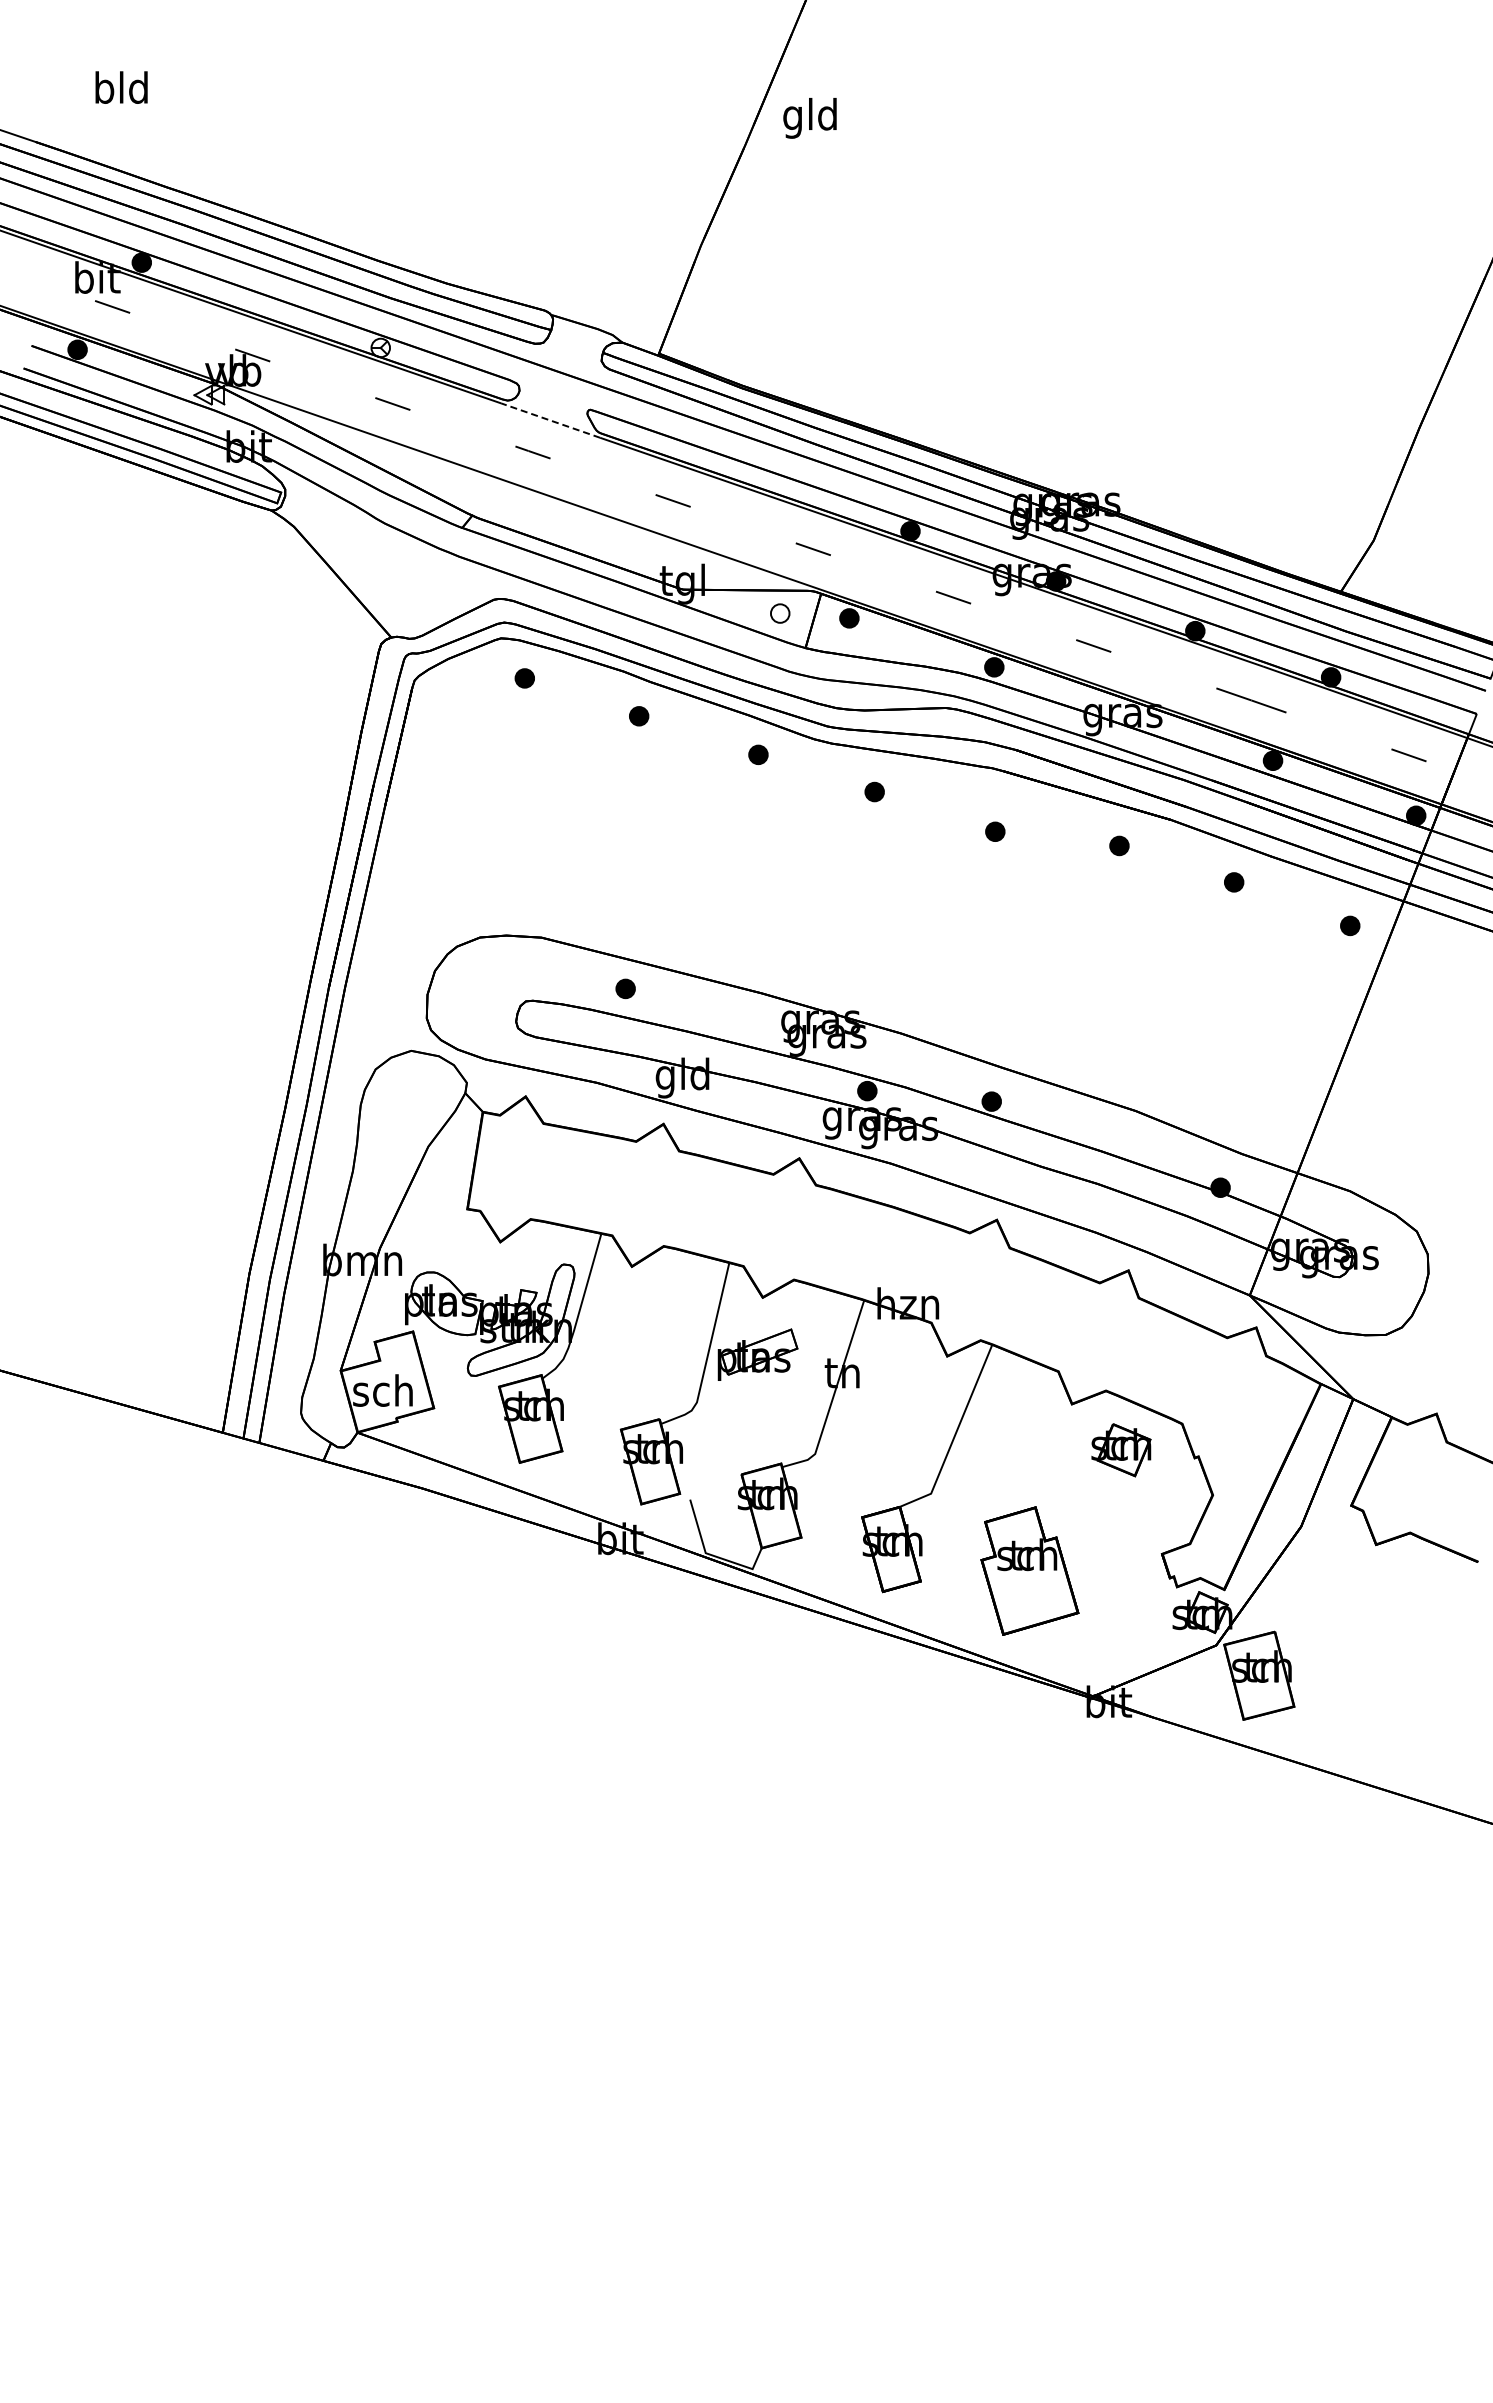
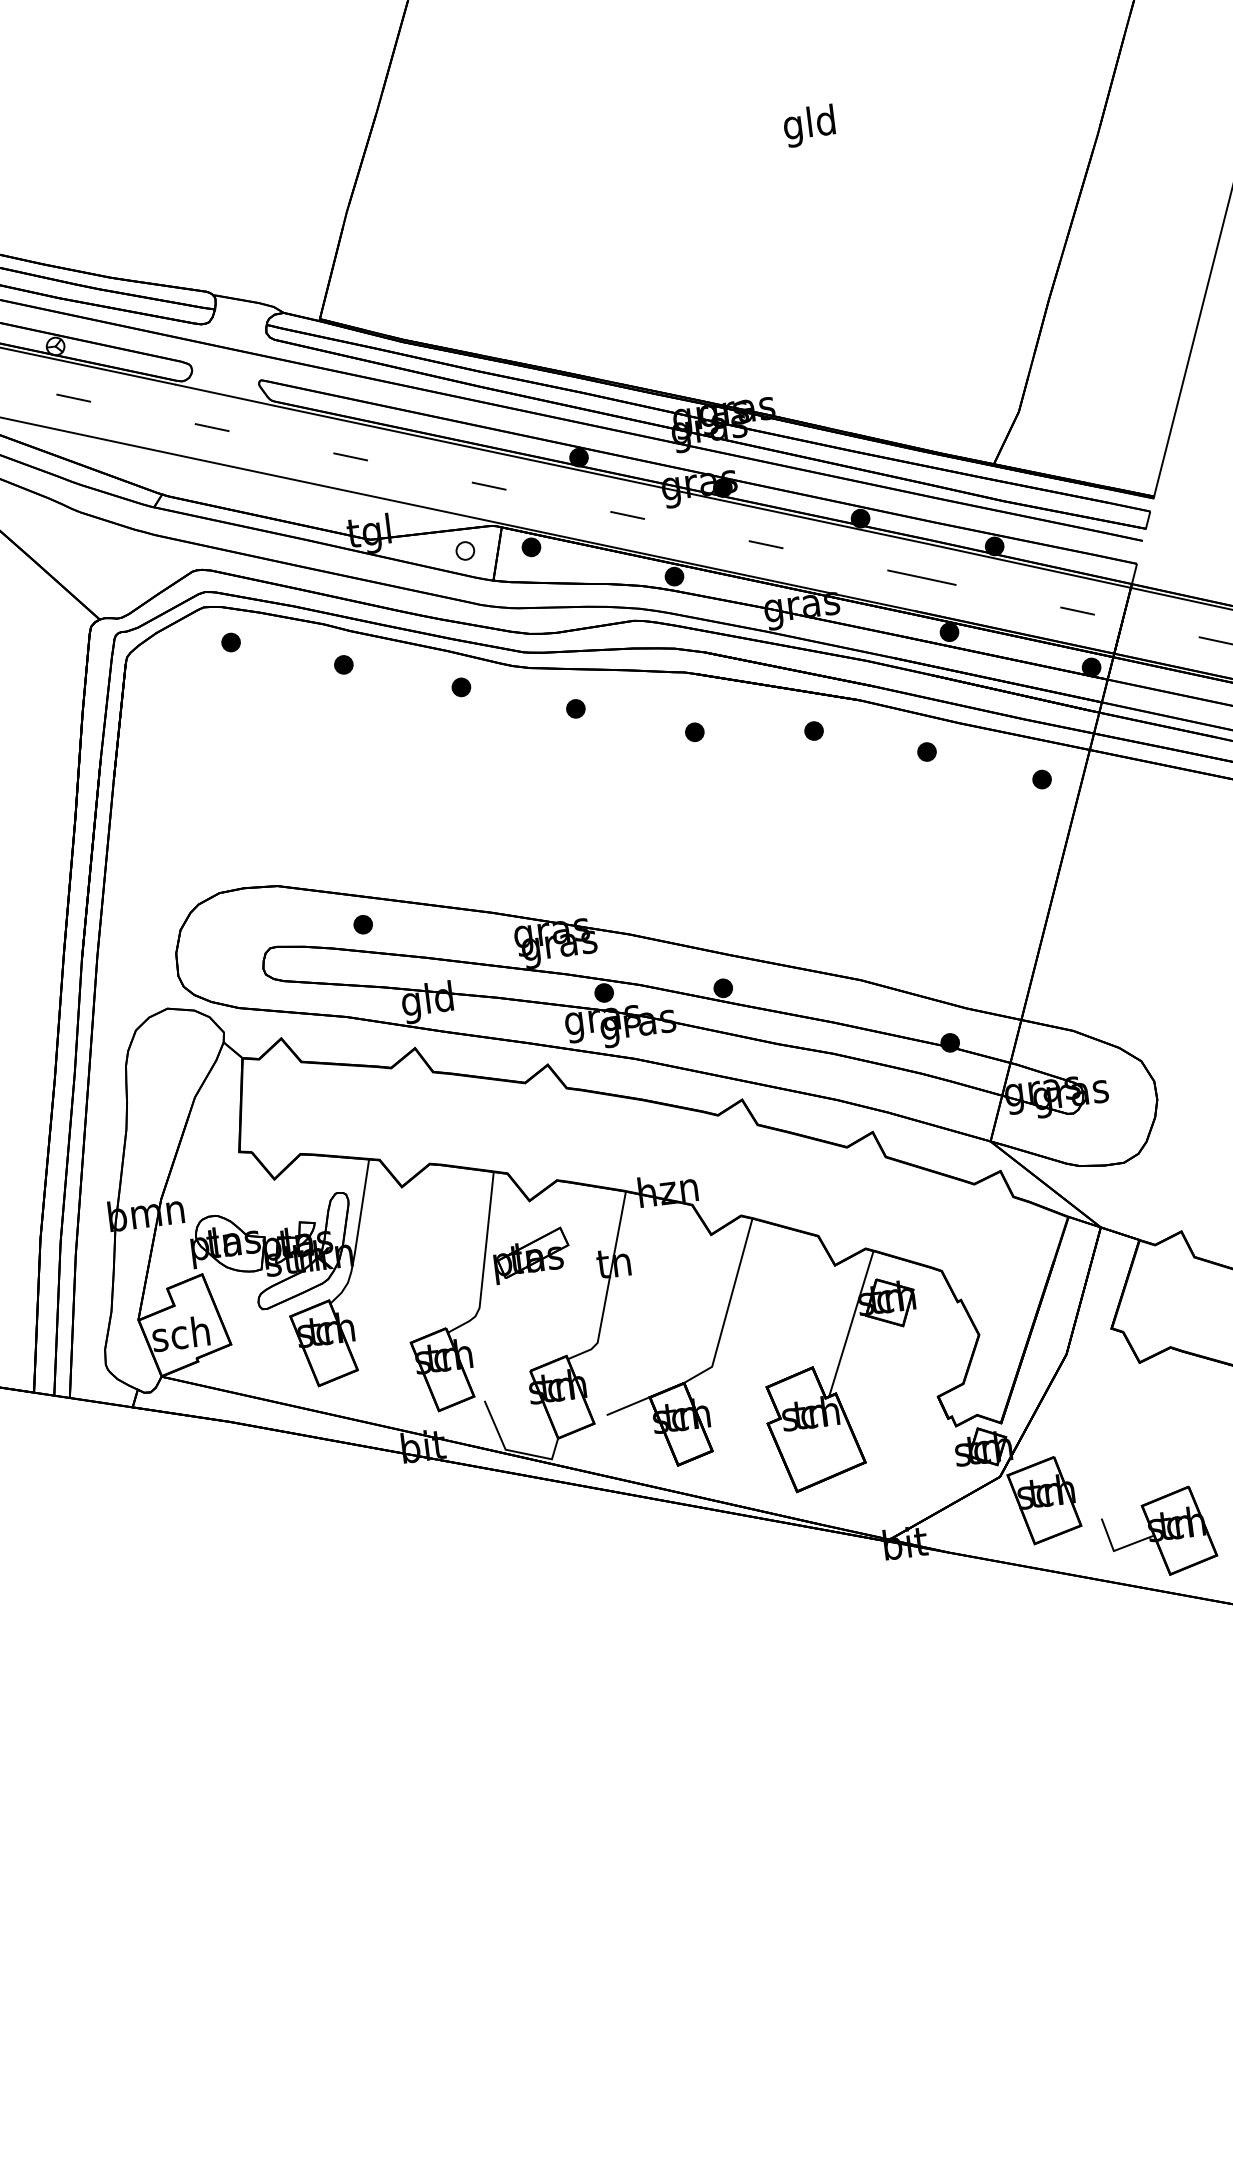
text: (809, 118) -> (809, 126), moved
line: (550, 420) -> (224, 395), dashed -> solid
line: (1081, 1466) -> (851, 1323), added
line: (839, 1523) -> (628, 1405), added
part: (1373, 1724) -> (1158, 1533), added

